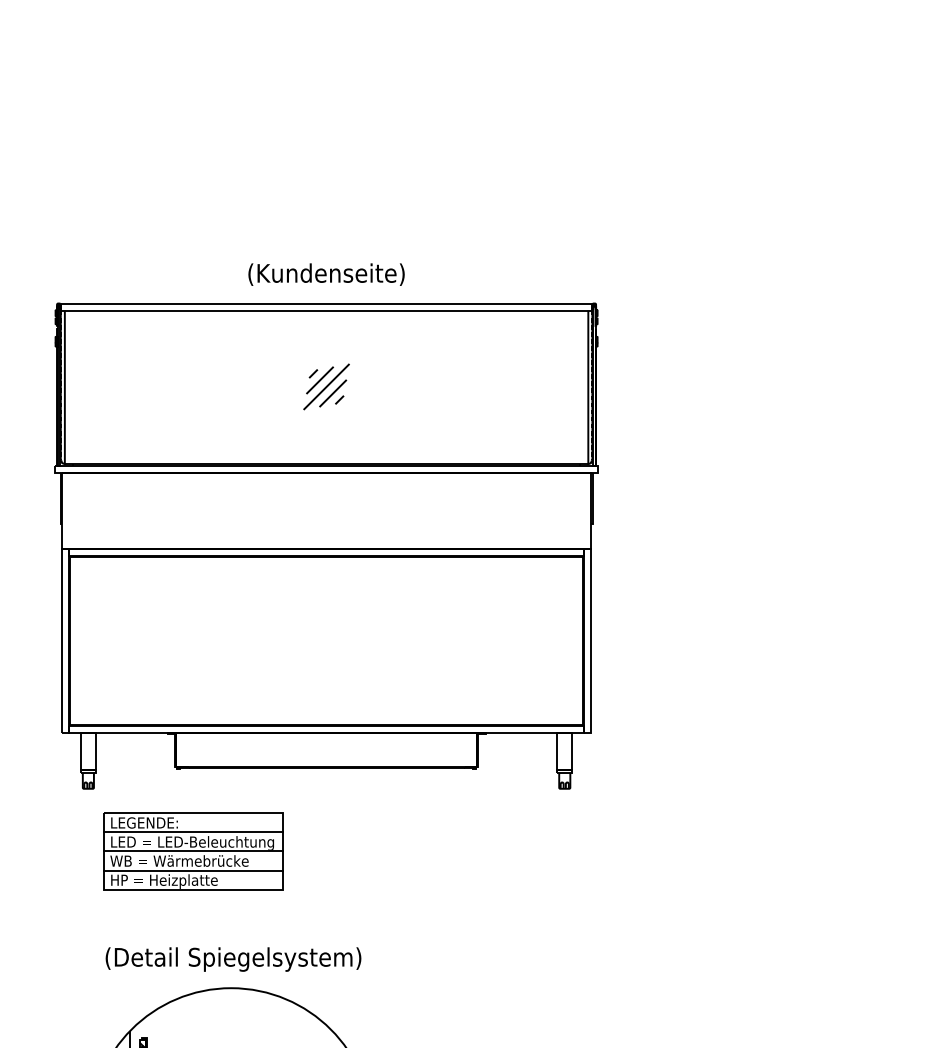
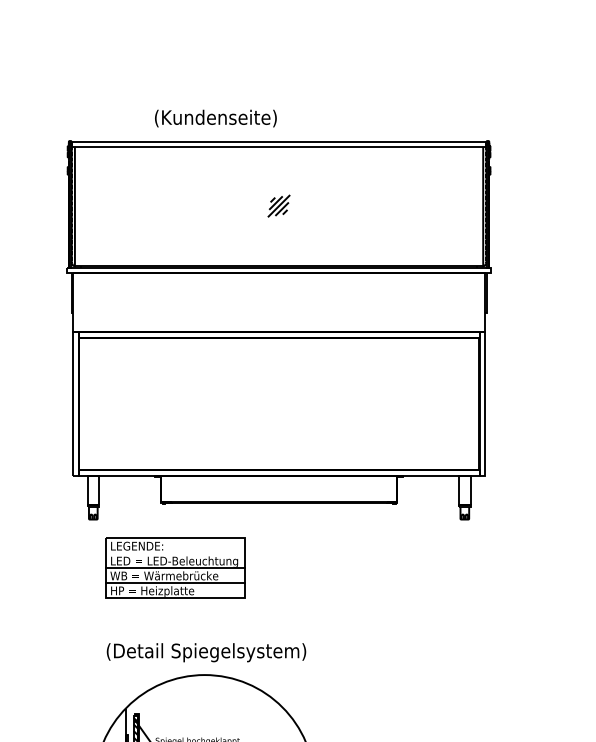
text: (326, 274) -> (215, 118), moved
part: (326, 386) -> (279, 205), size x0.6
line: (193, 832) -> (175, 553), removed

